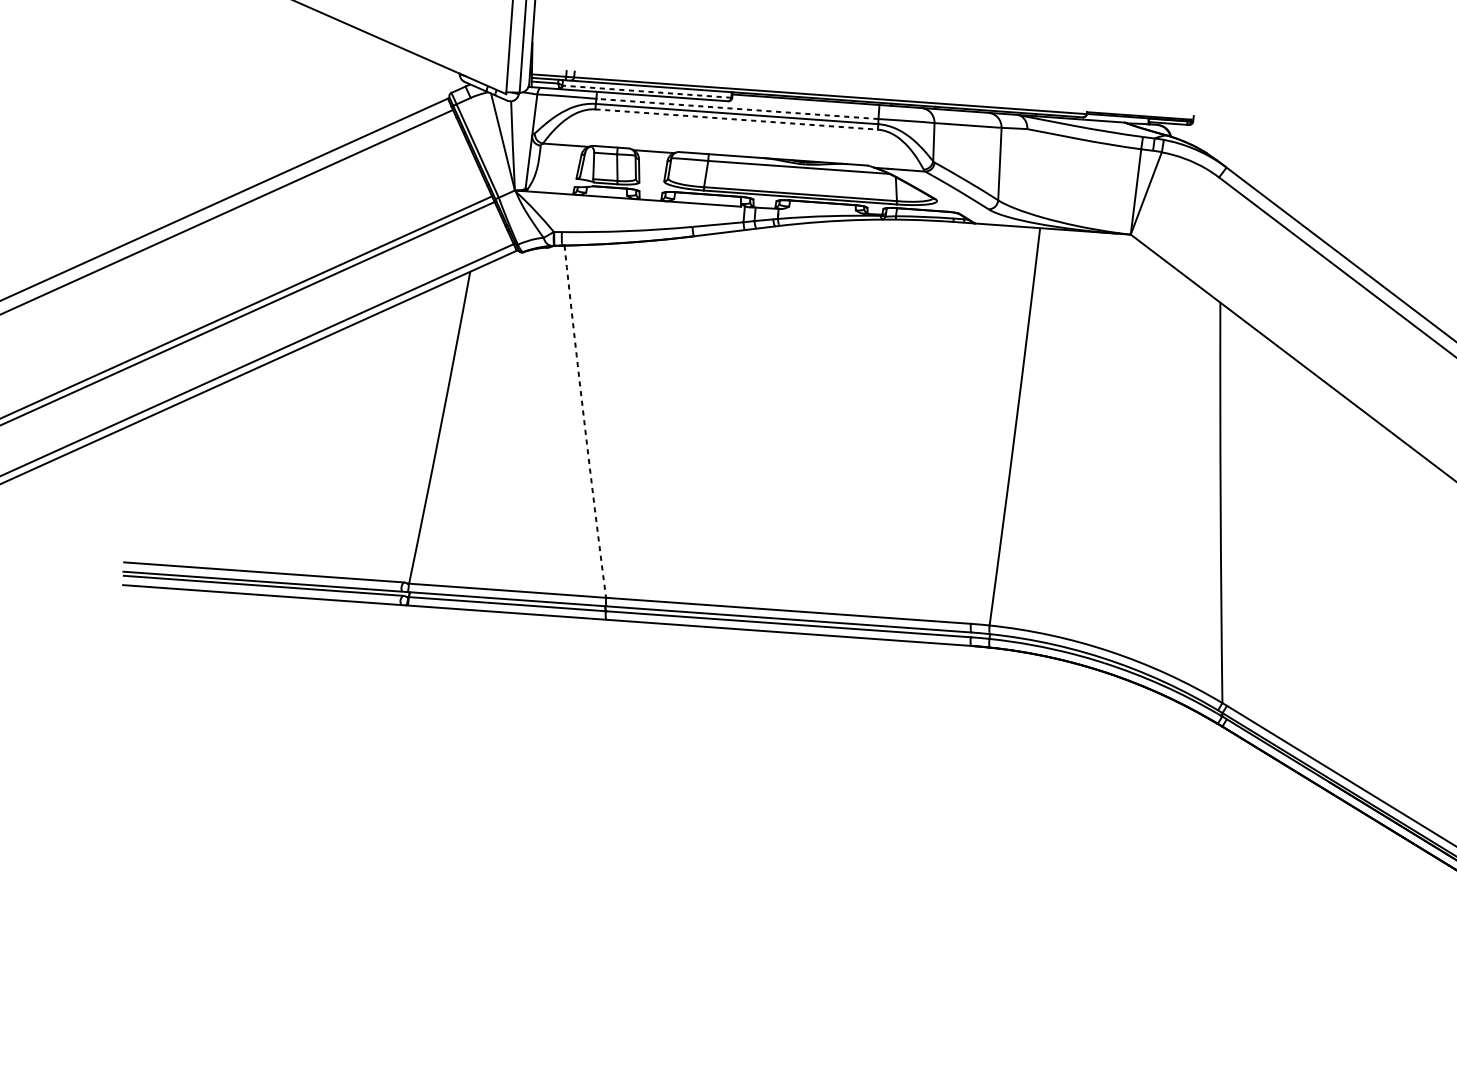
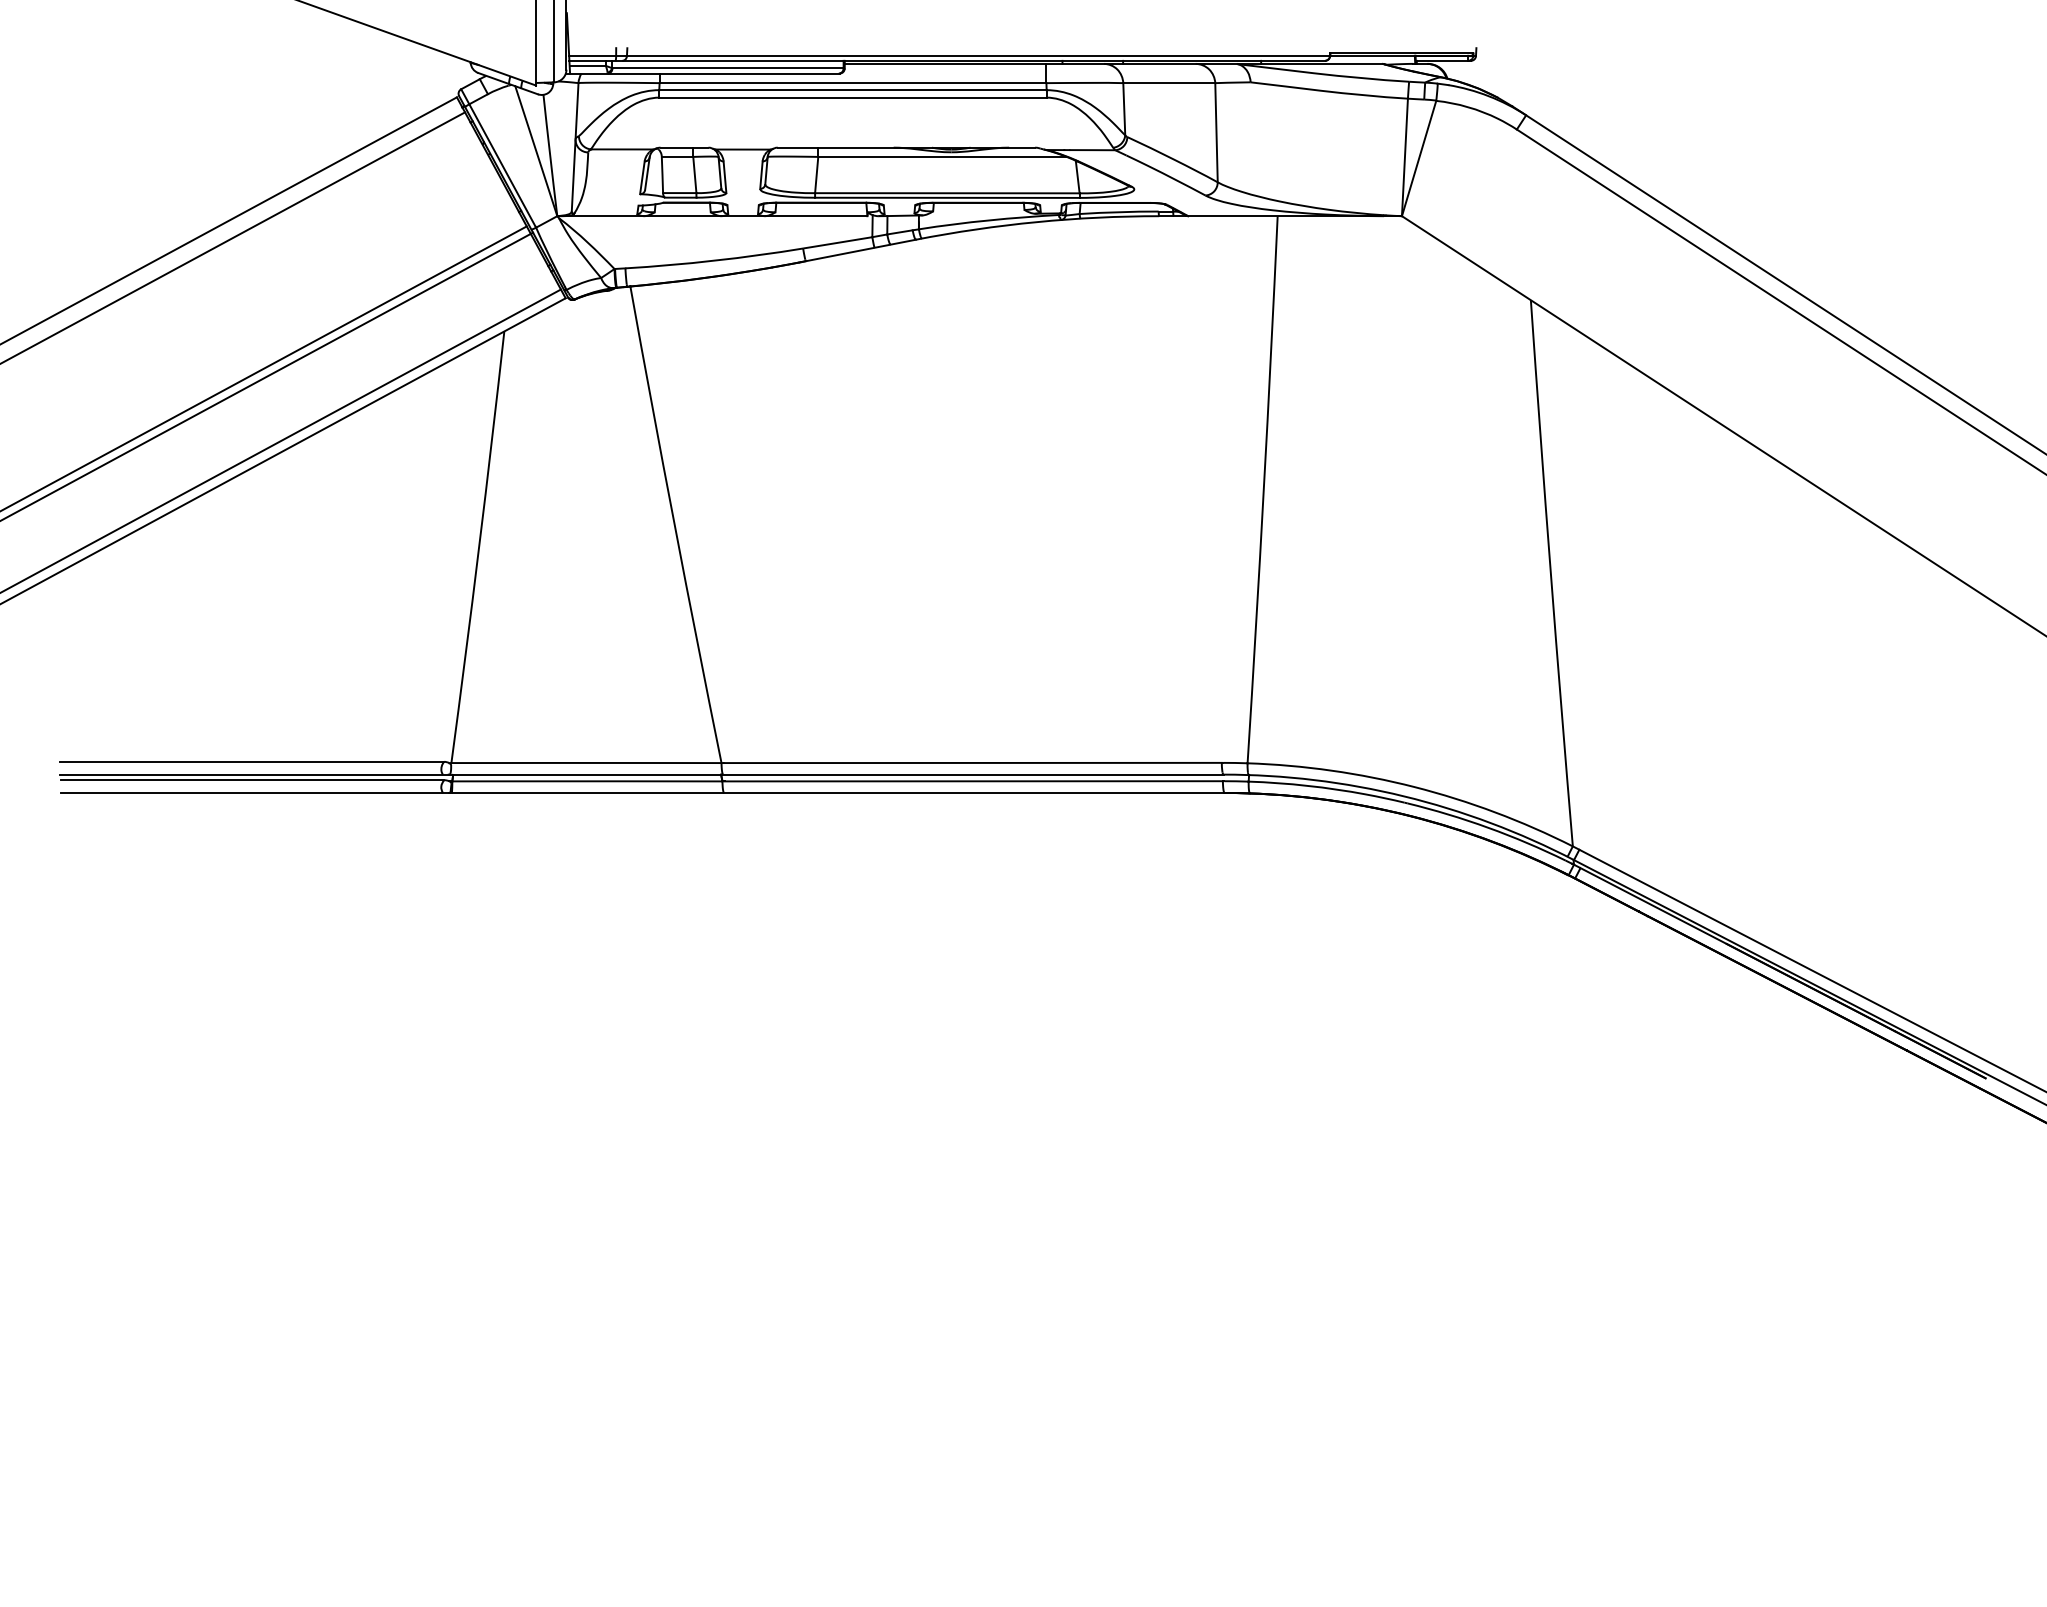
line: (647, 91) -> (728, 68), dashed -> solid
line: (737, 109) -> (852, 83), dashed -> solid
line: (736, 119) -> (852, 97), dashed -> solid
arc: (584, 422) -> (674, 525), dashed -> solid

